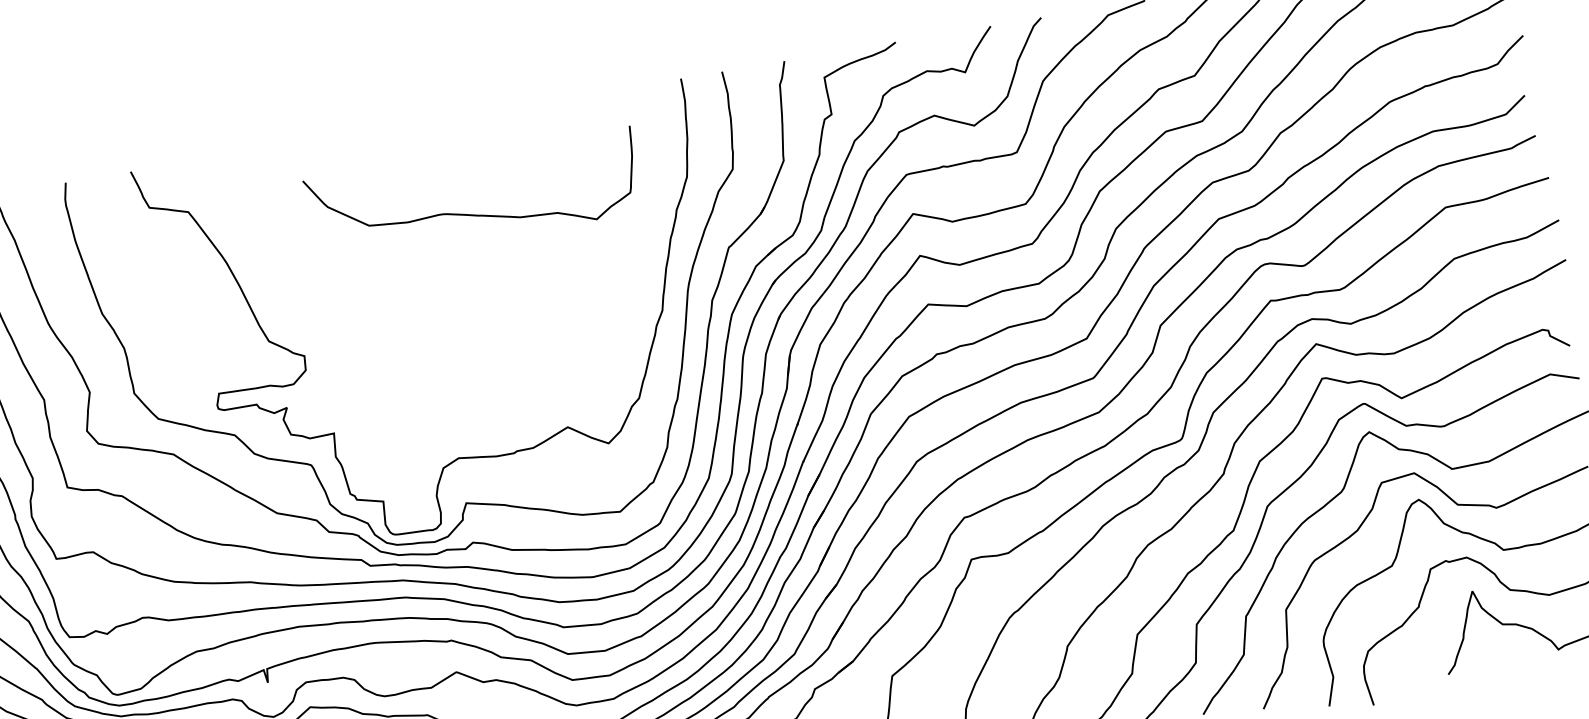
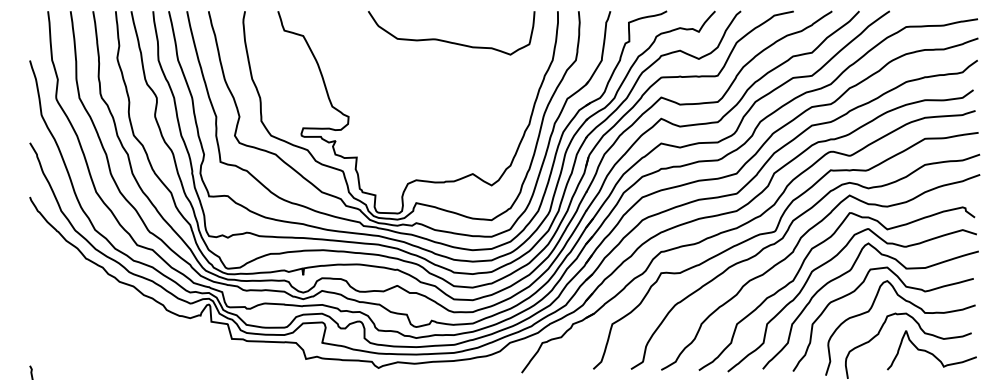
curve: (476, 212) -> (451, 41), moved

